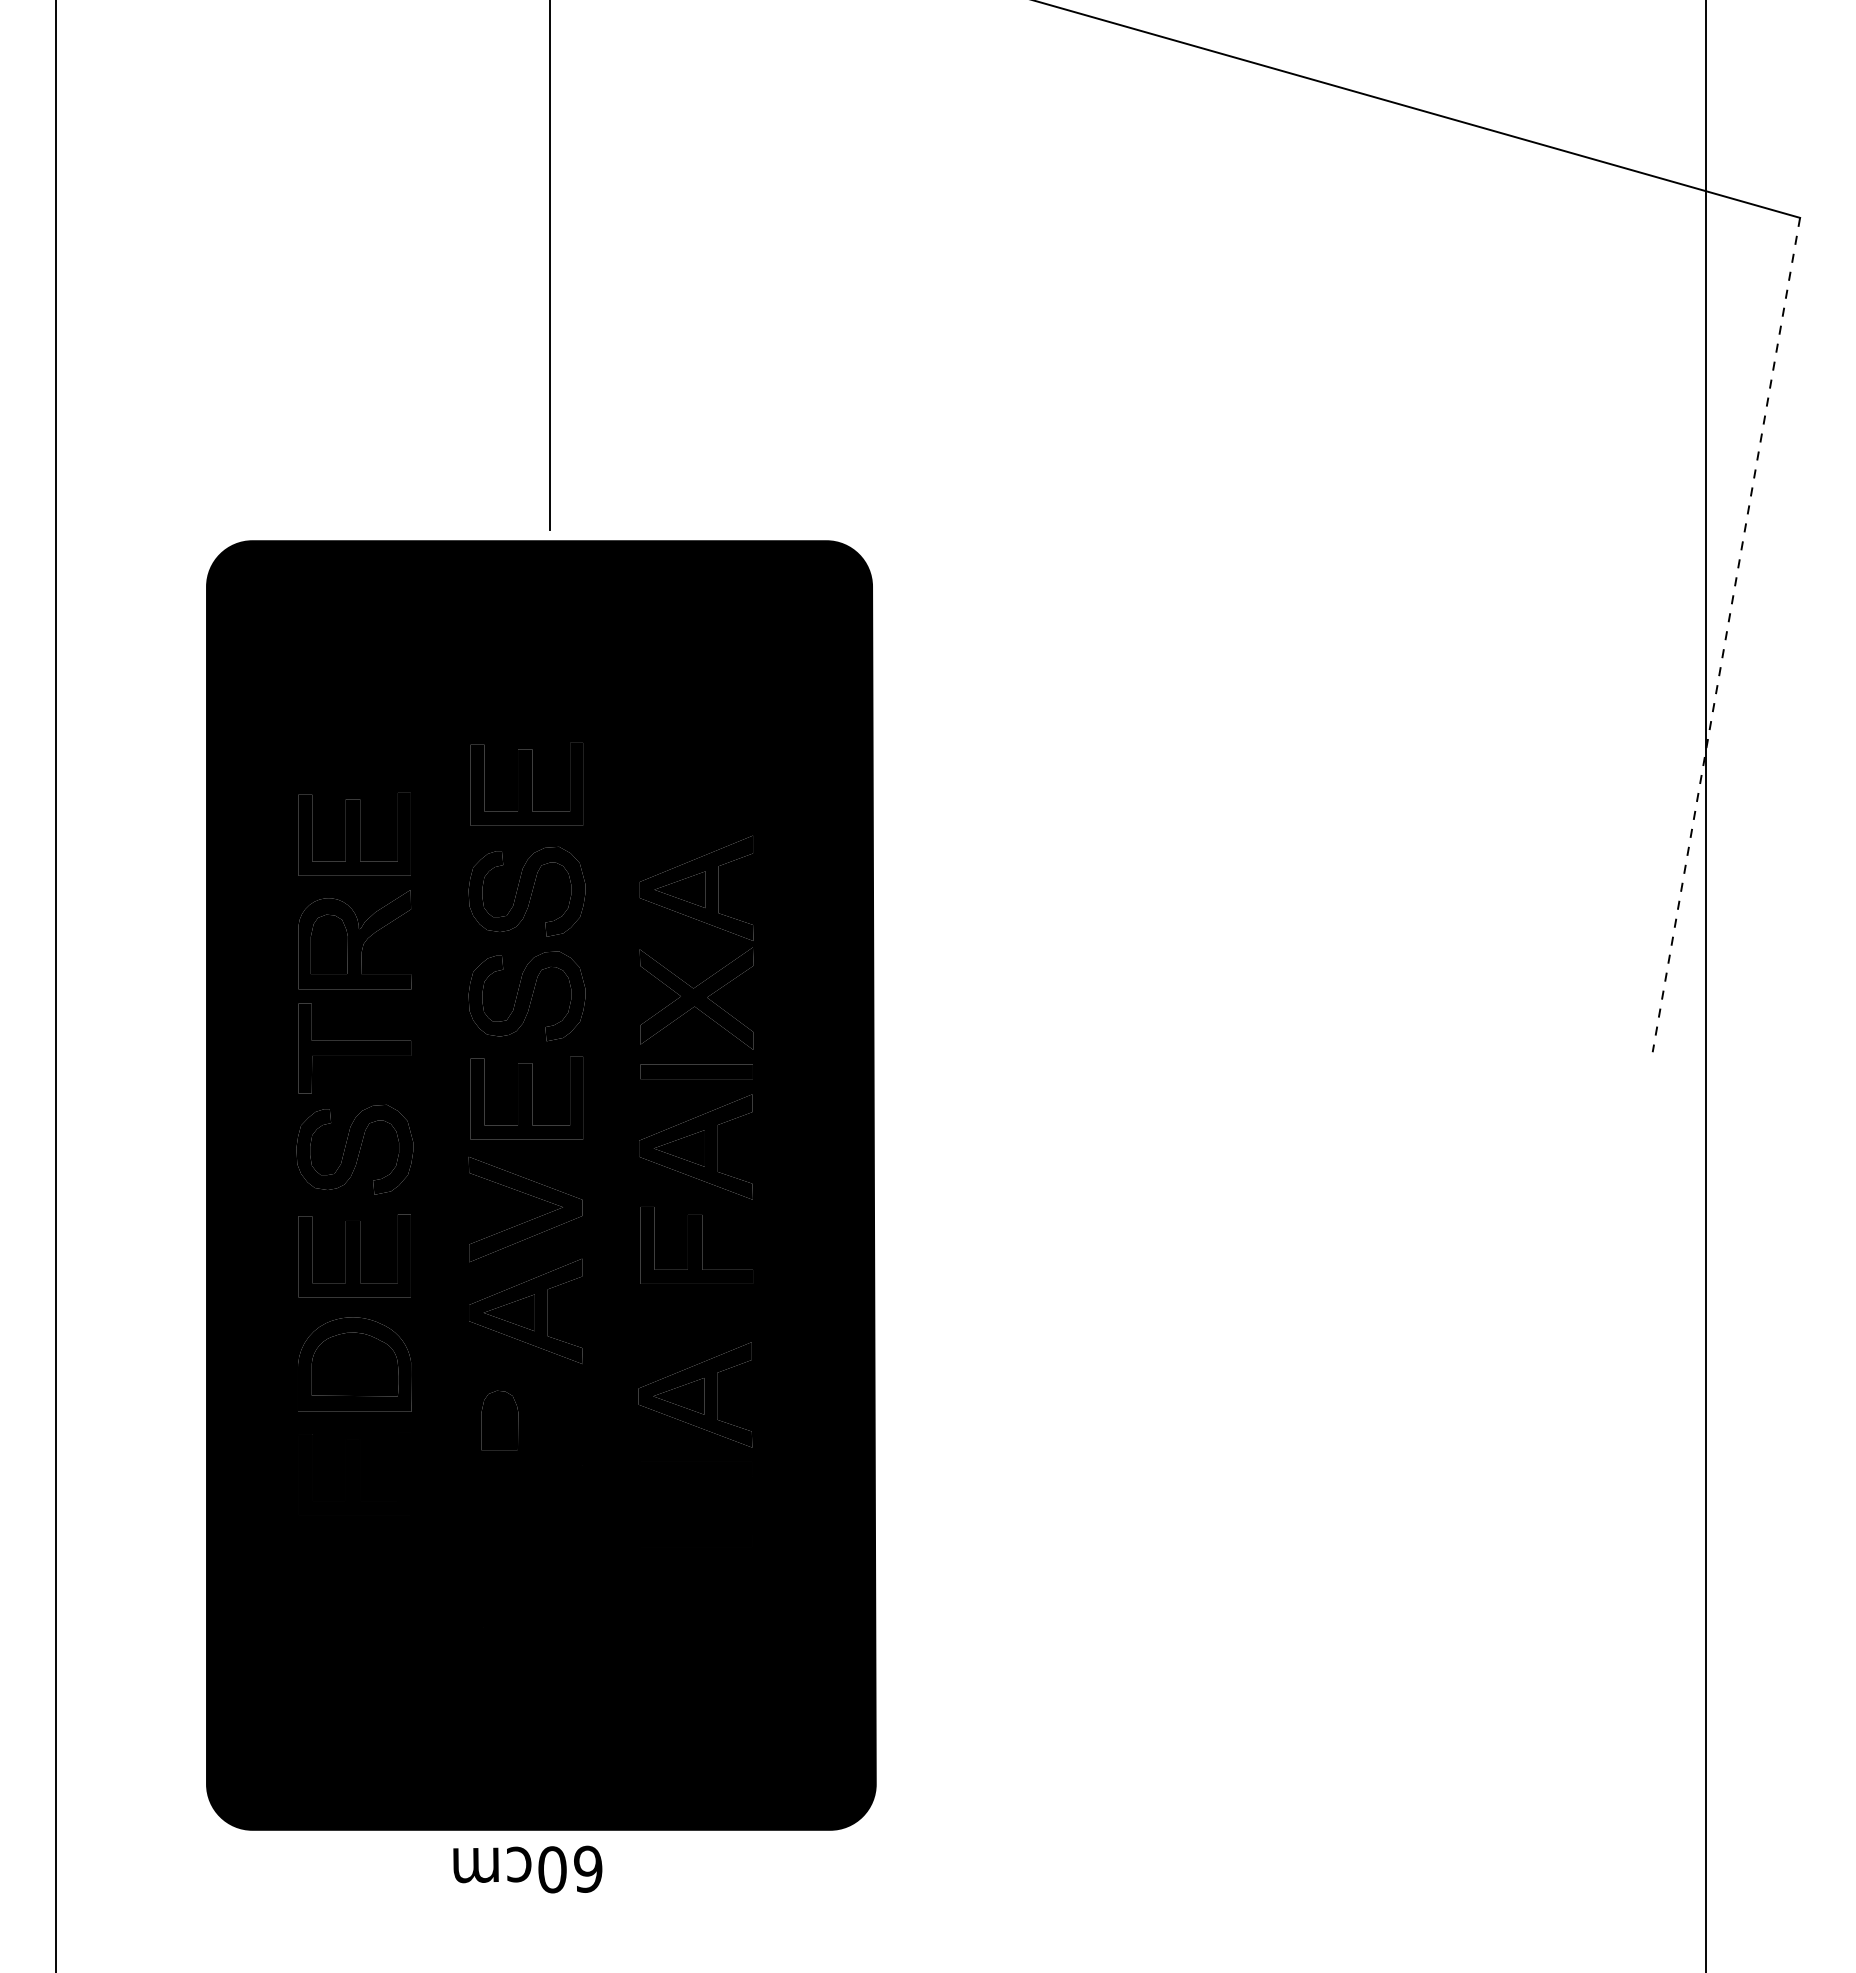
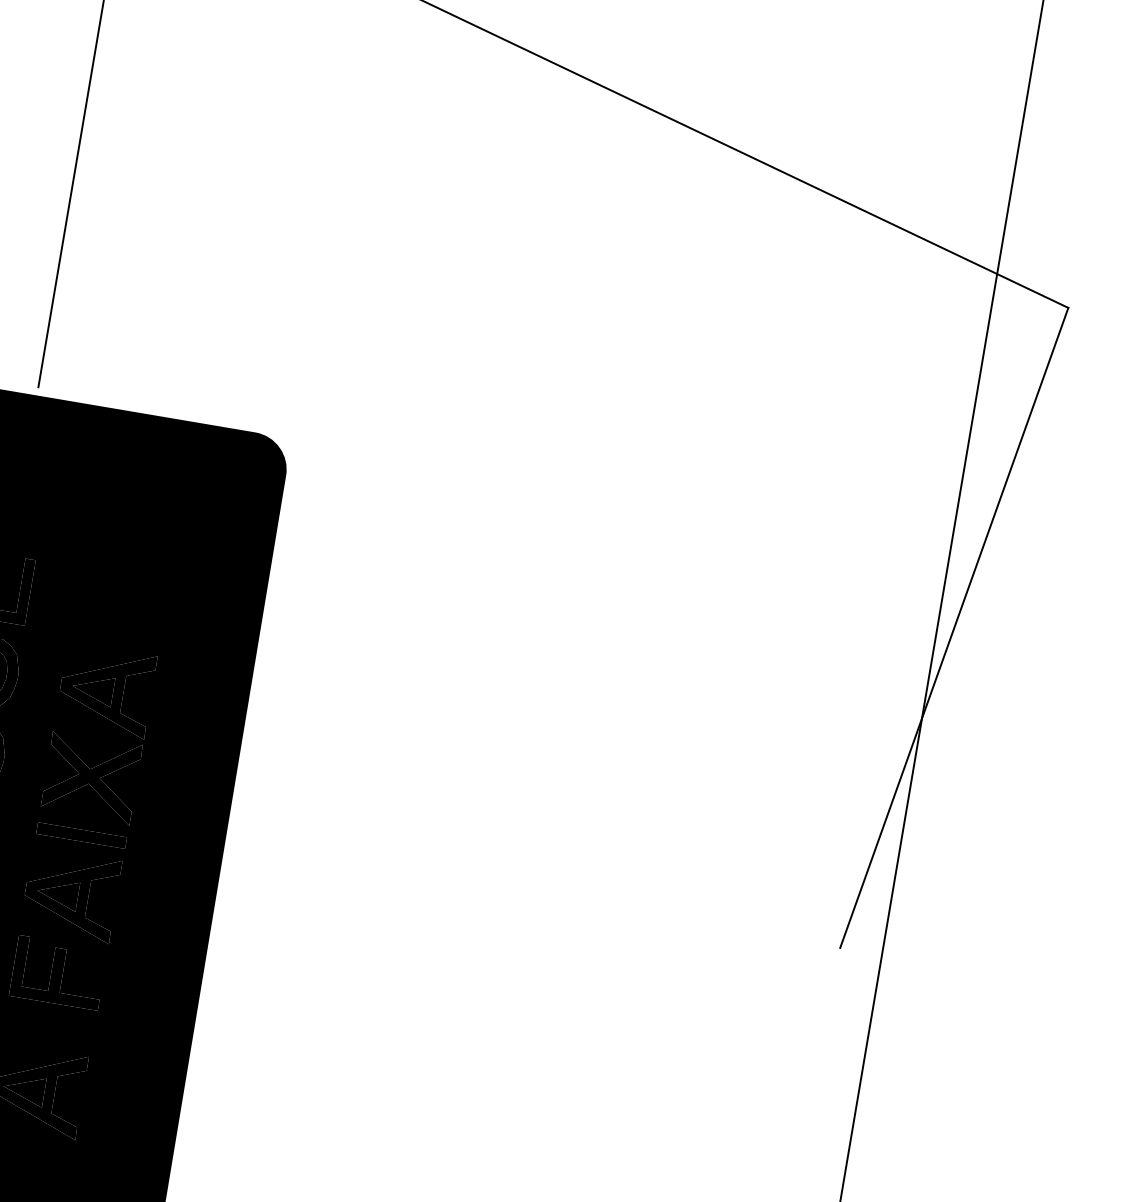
line: (1726, 635) -> (954, 628), dashed -> solid

